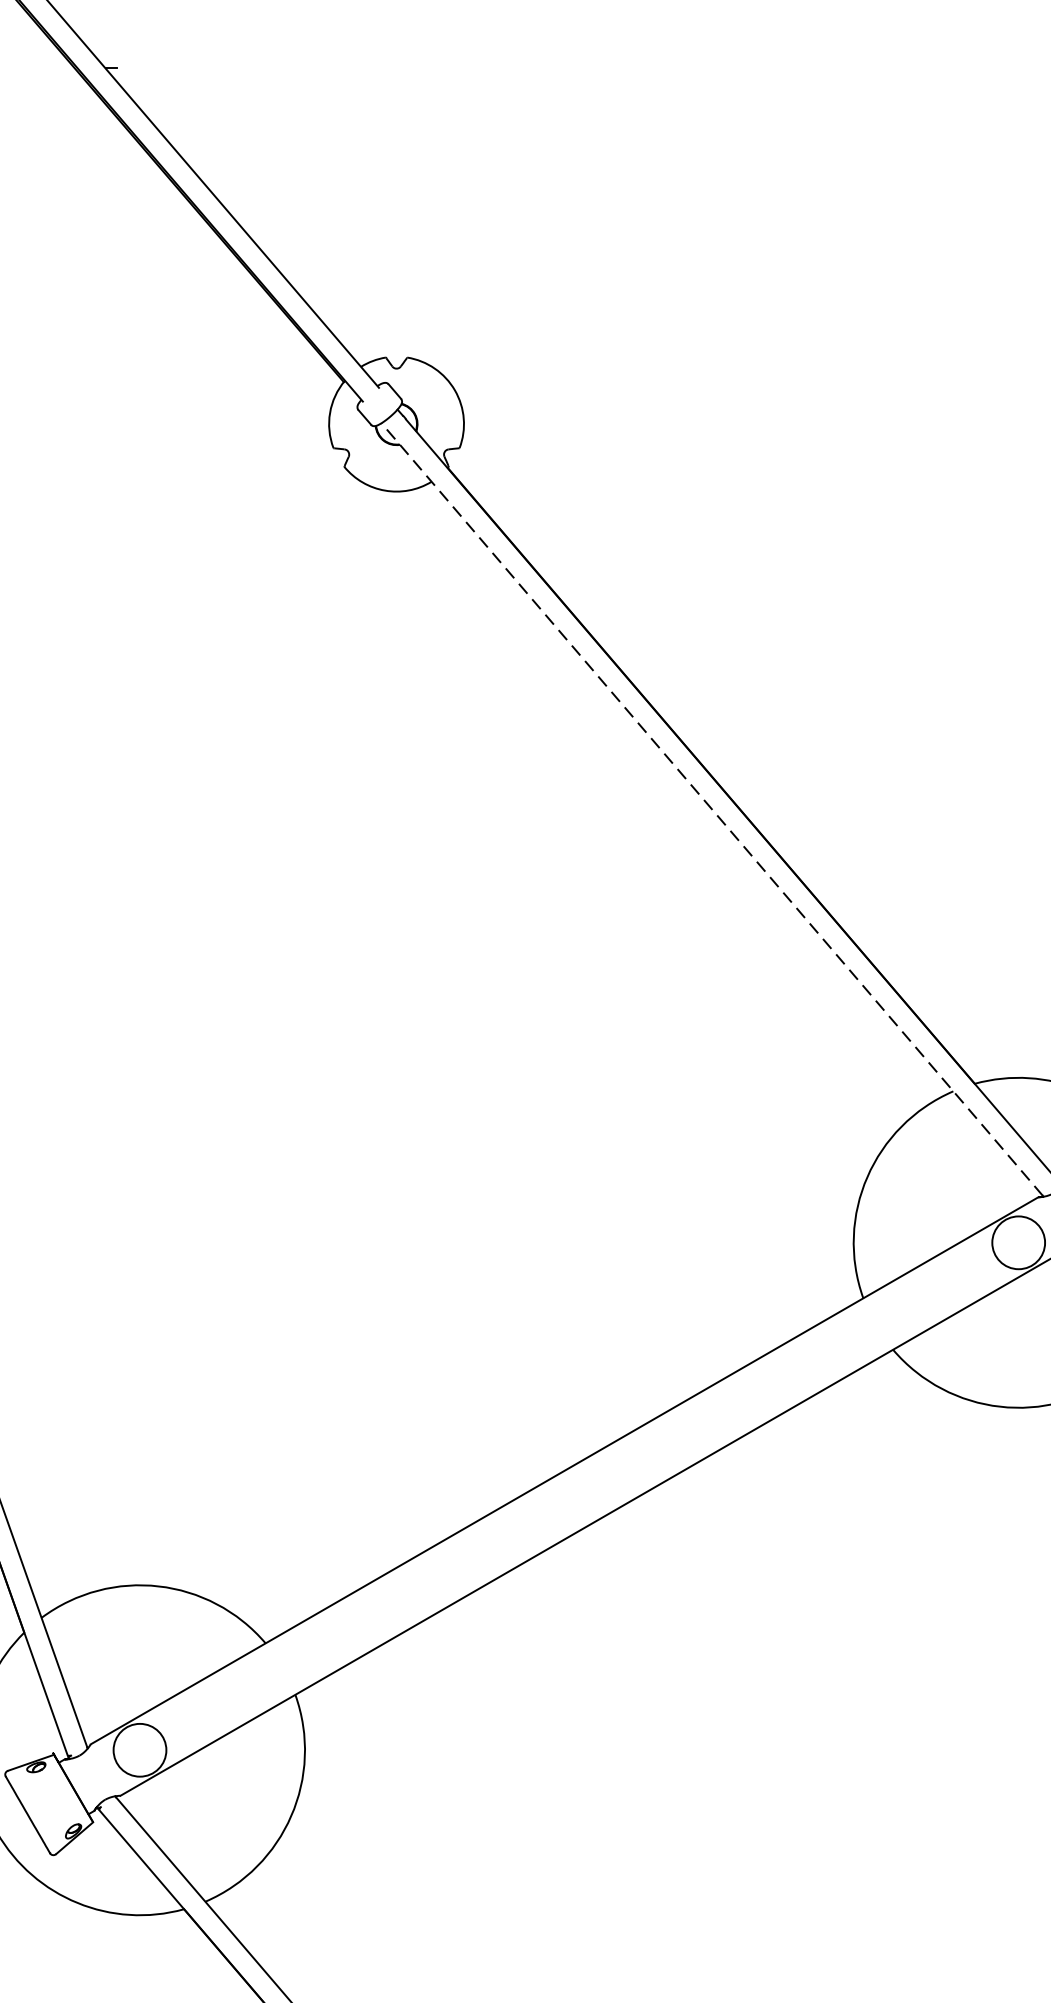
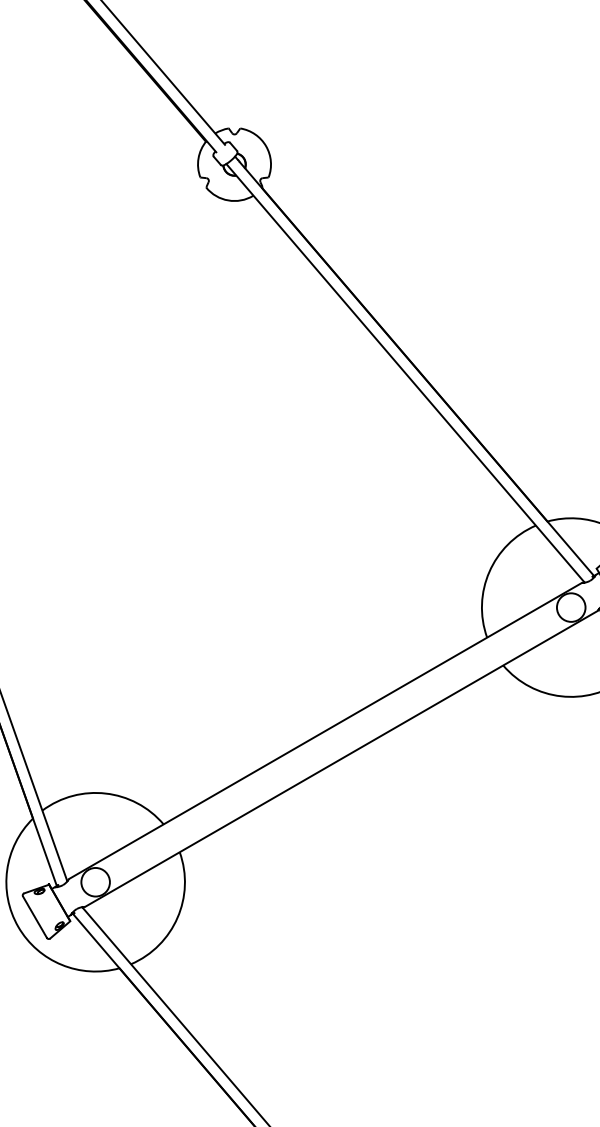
line: (712, 808) -> (405, 372), dashed -> solid

